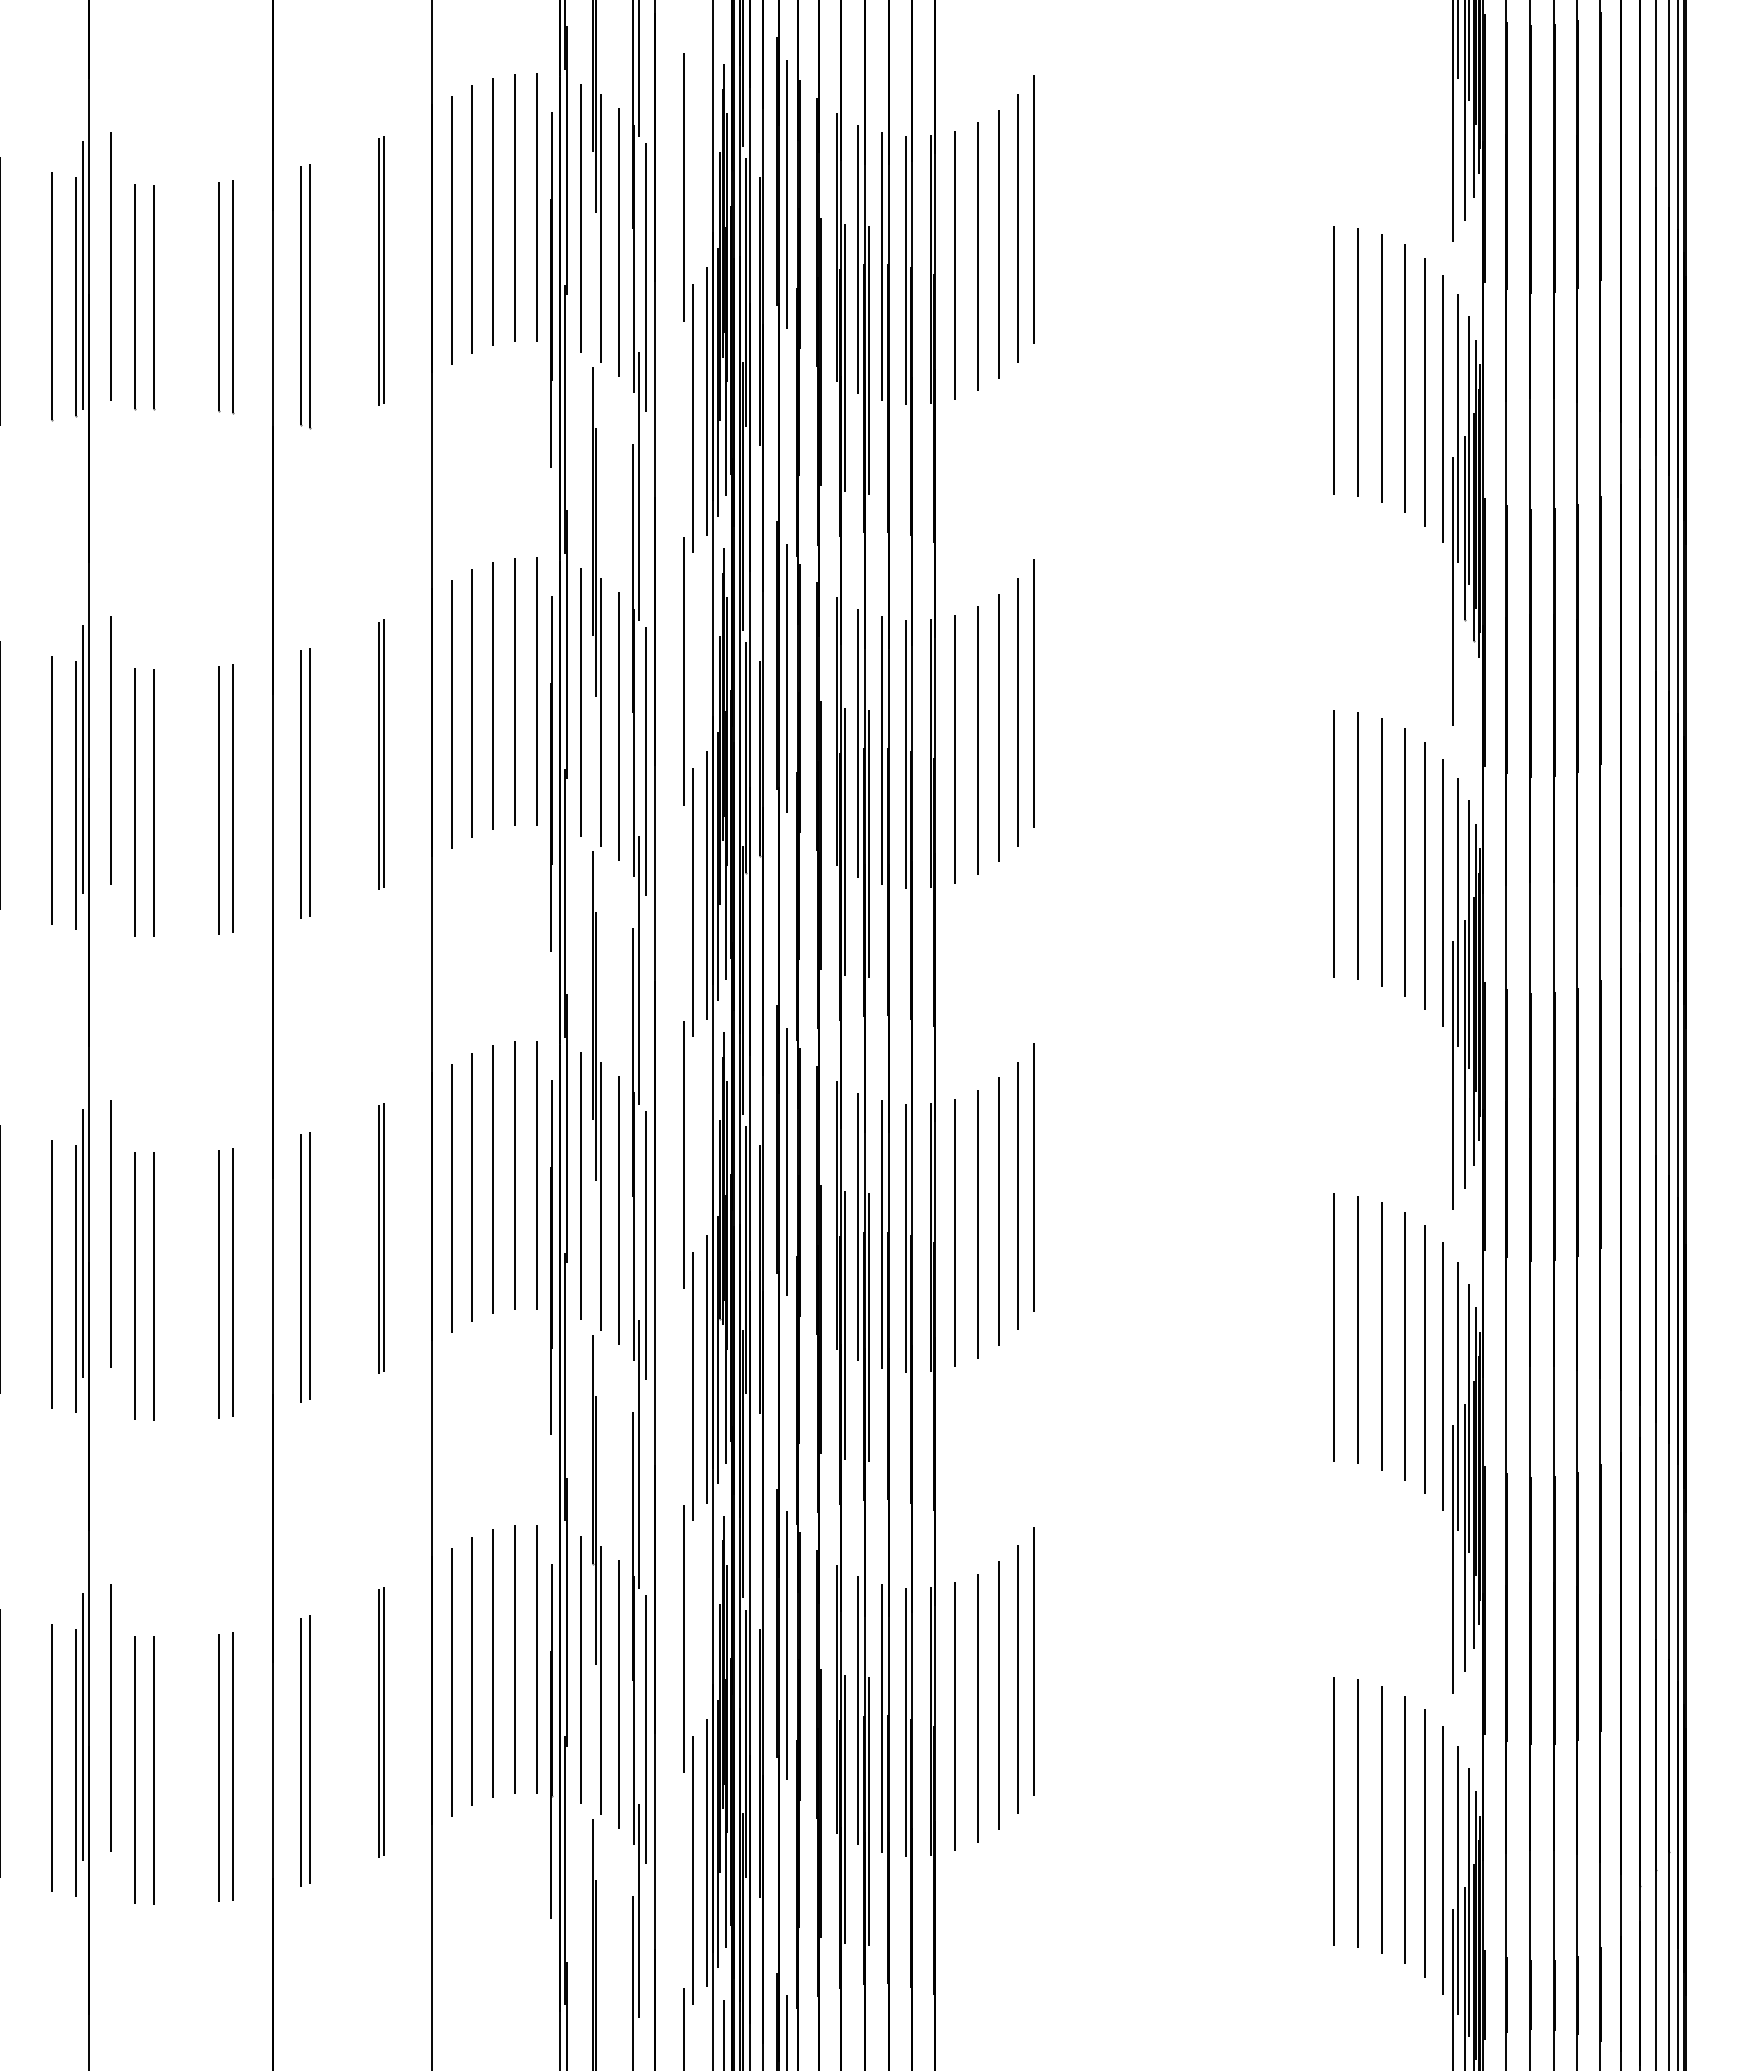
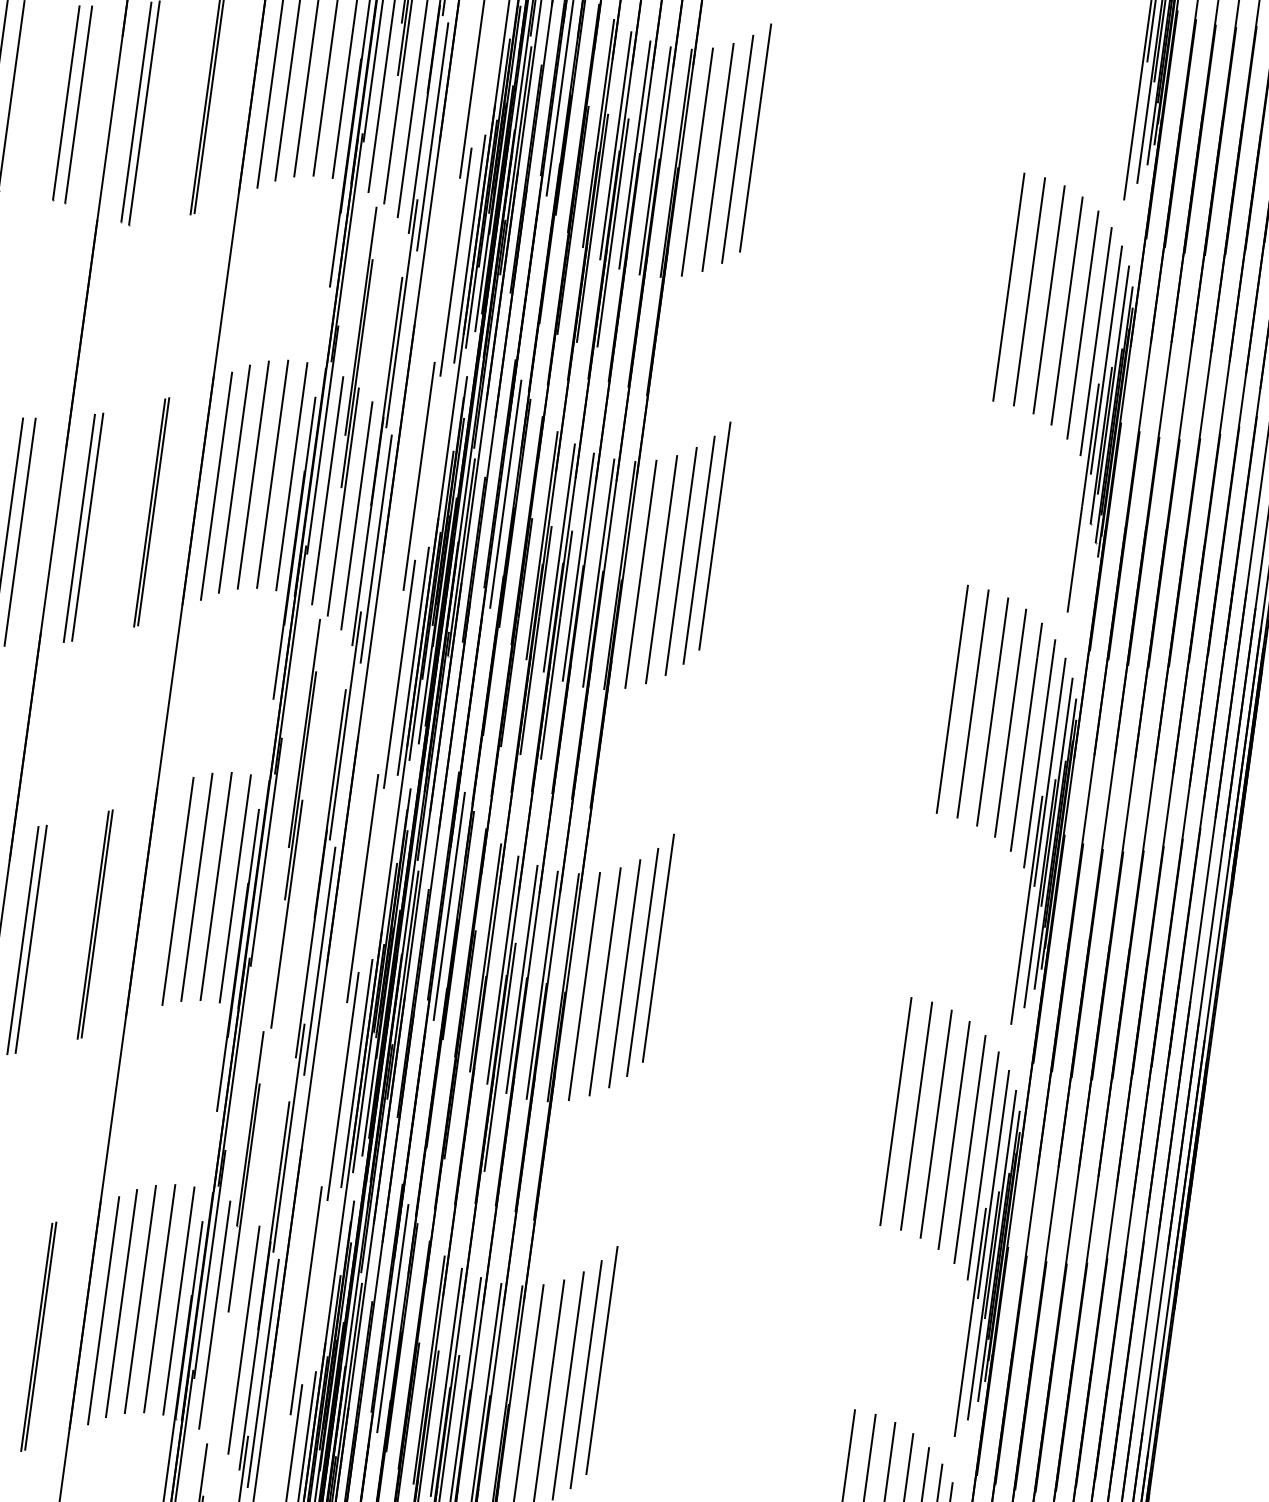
line: (1034, 209) -> (771, 123), removed
line: (580, 1185) -> (270, 902), removed
line: (452, 1198) -> (160, 898), removed
line: (618, 1209) -> (300, 927), removed
line: (844, 1325) -> (479, 1052), removed
line: (600, 1680) -> (230, 1326), removed

